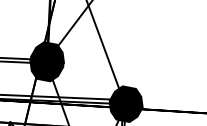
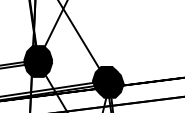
fill: (123, 99) -> (106, 80), added

